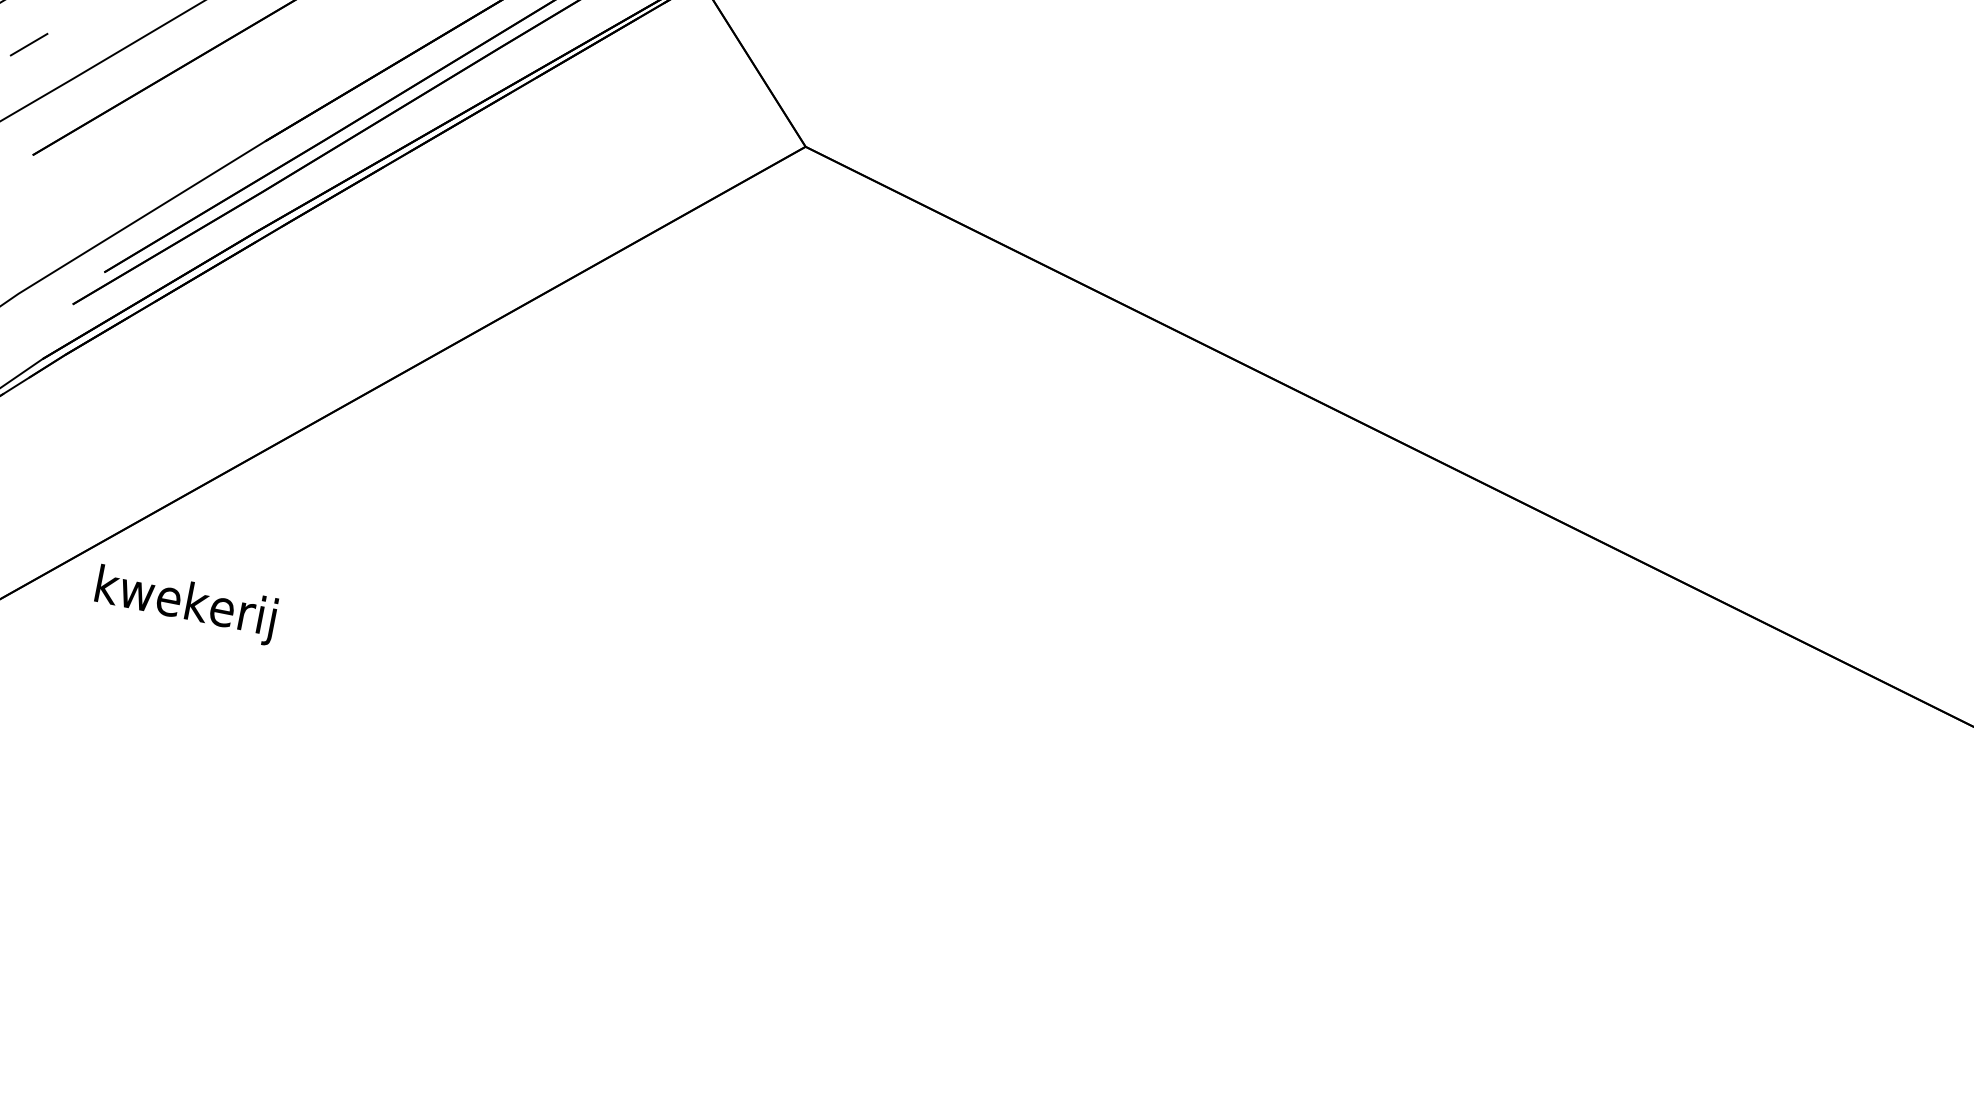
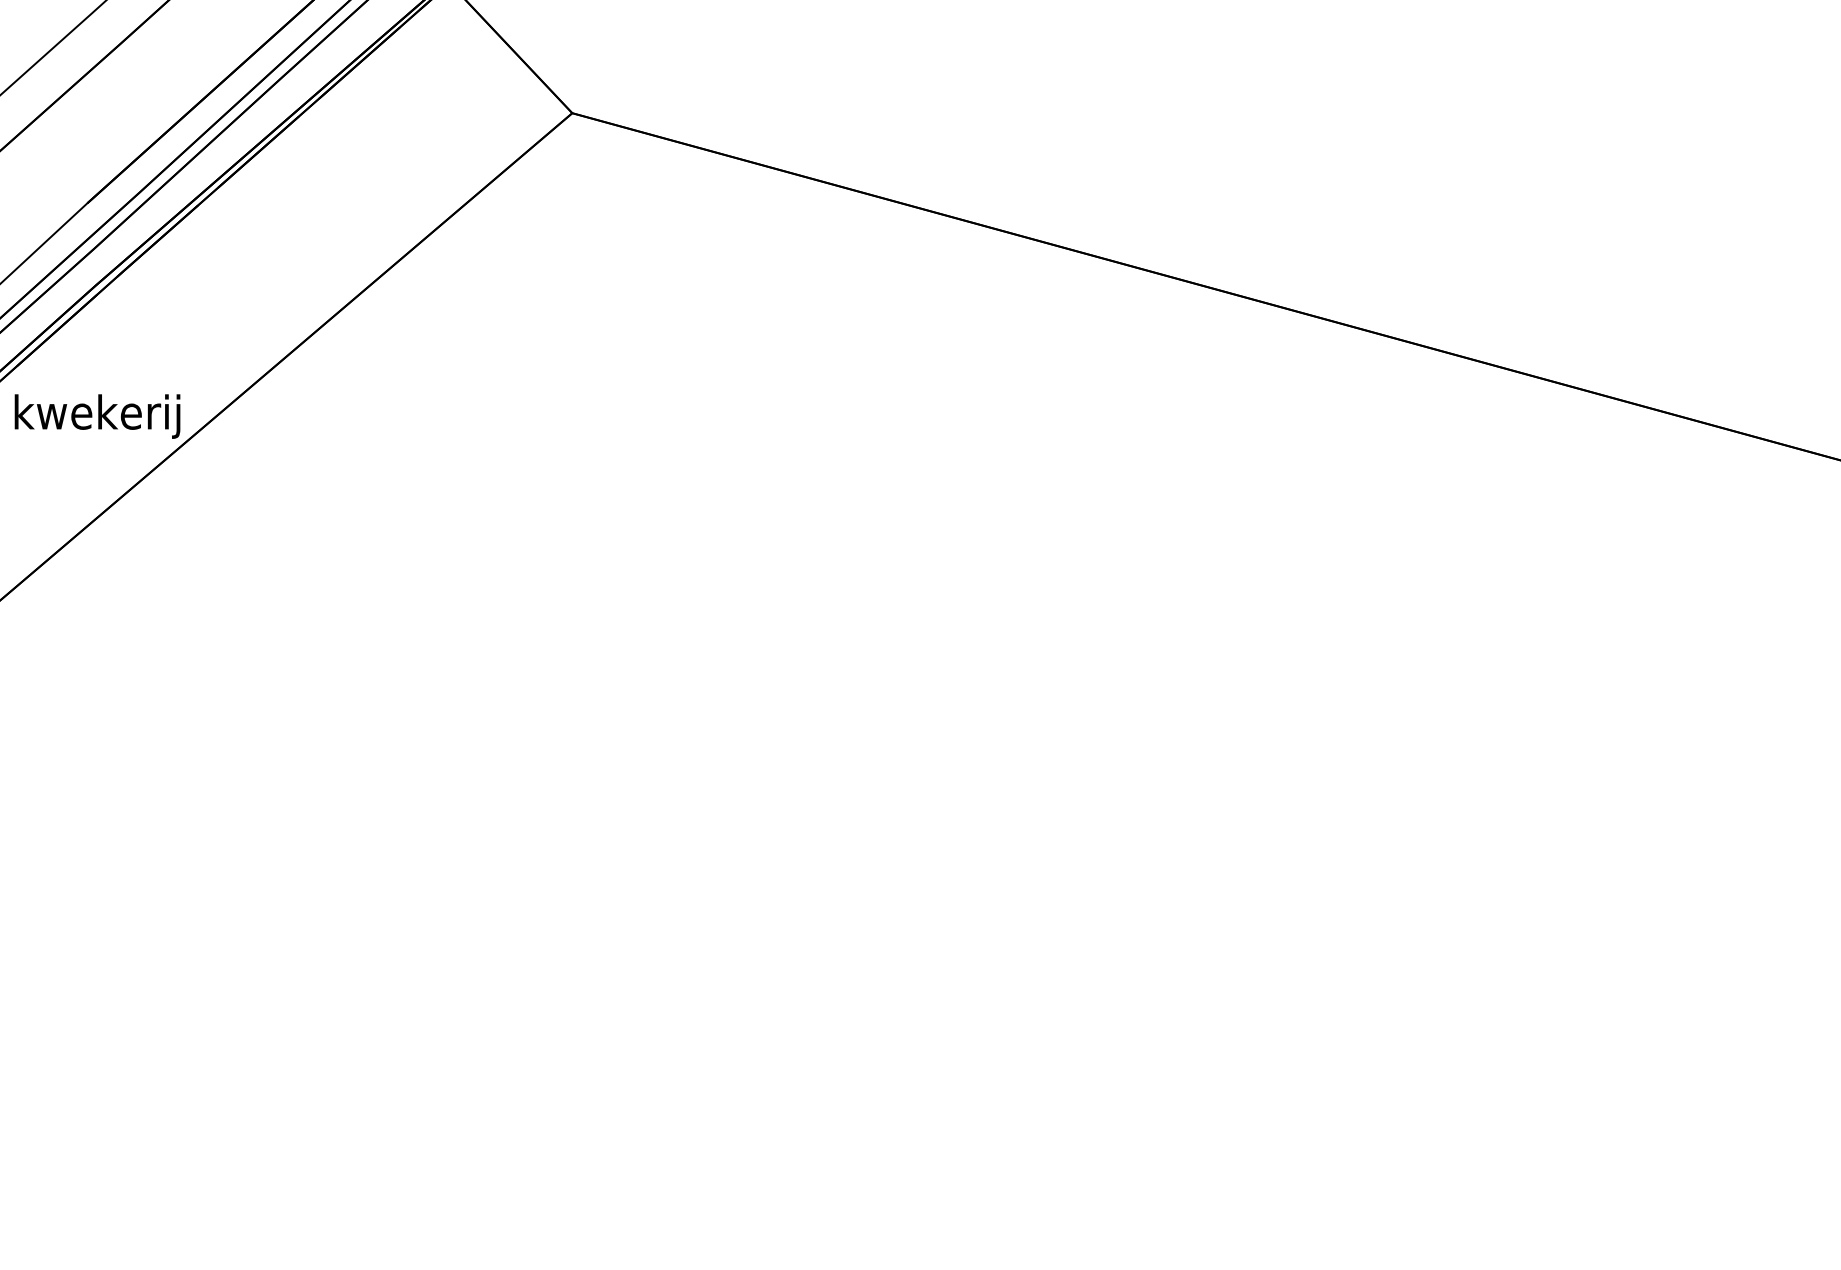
text: (185, 605) -> (97, 416), moved

